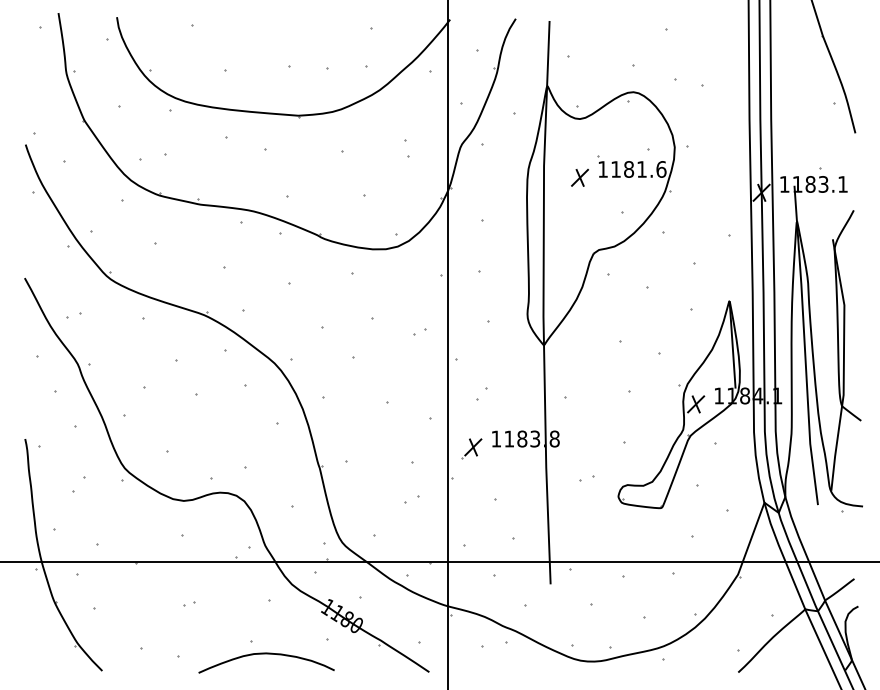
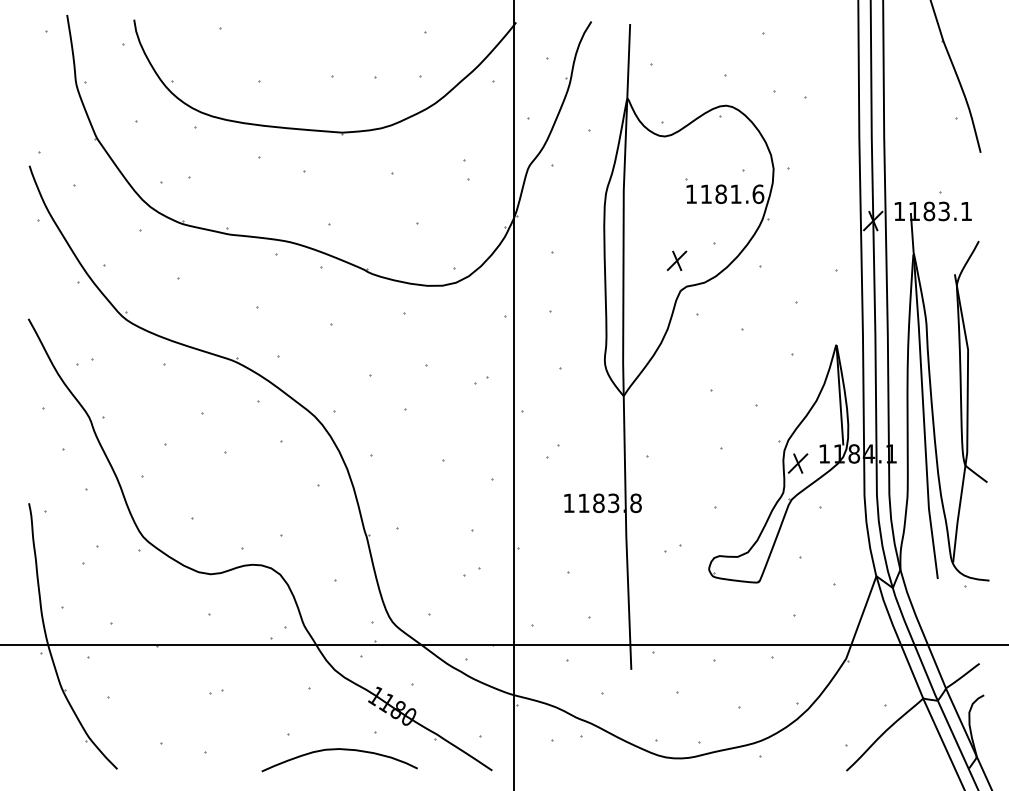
part: (579, 177) -> (676, 260), moved
part: (471, 448) -> (540, 514), removed
curve: (268, 654) -> (341, 750), moved

